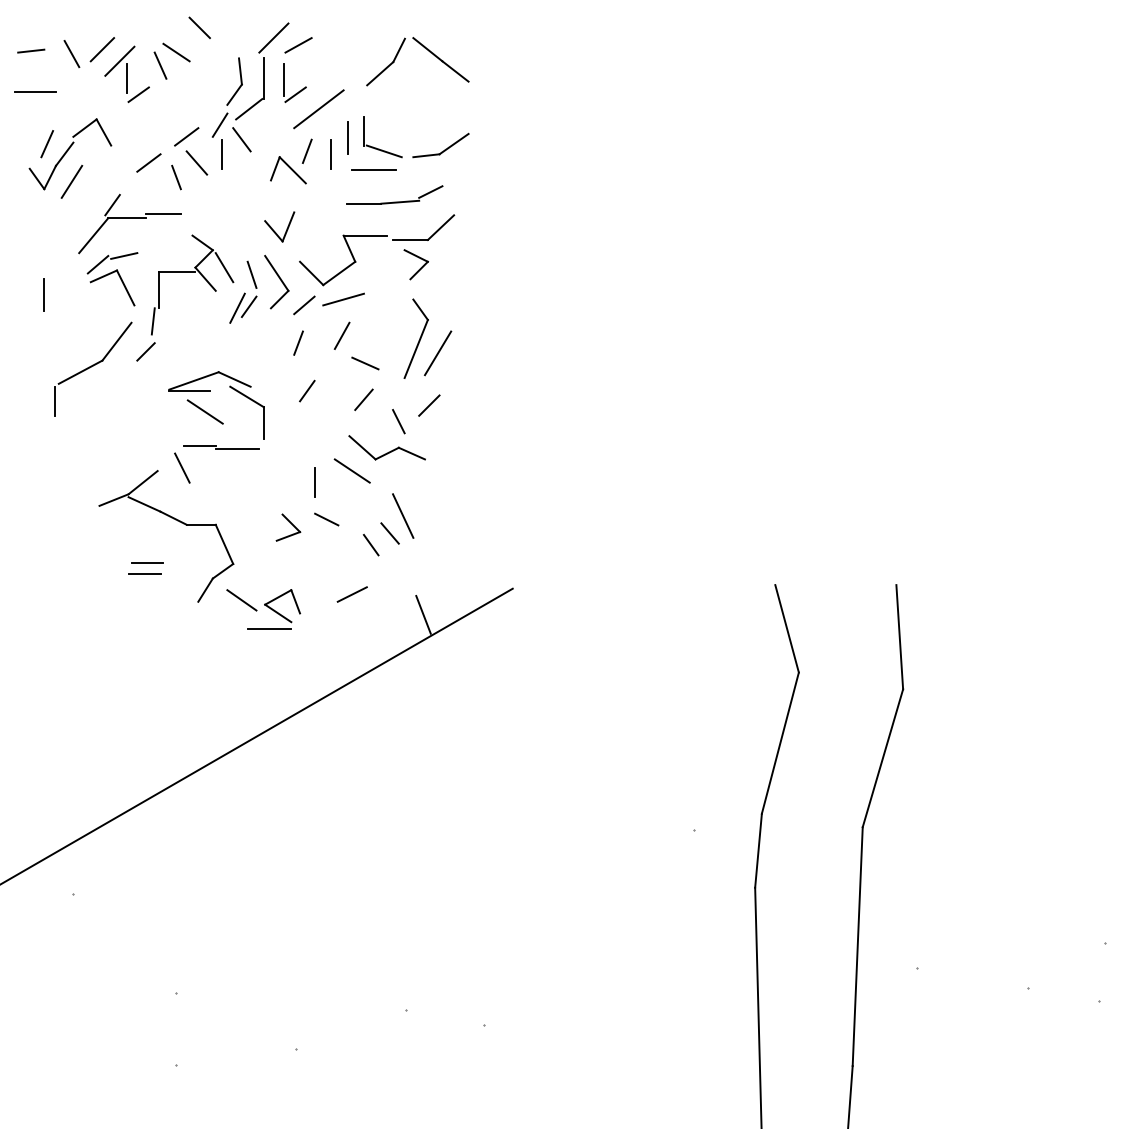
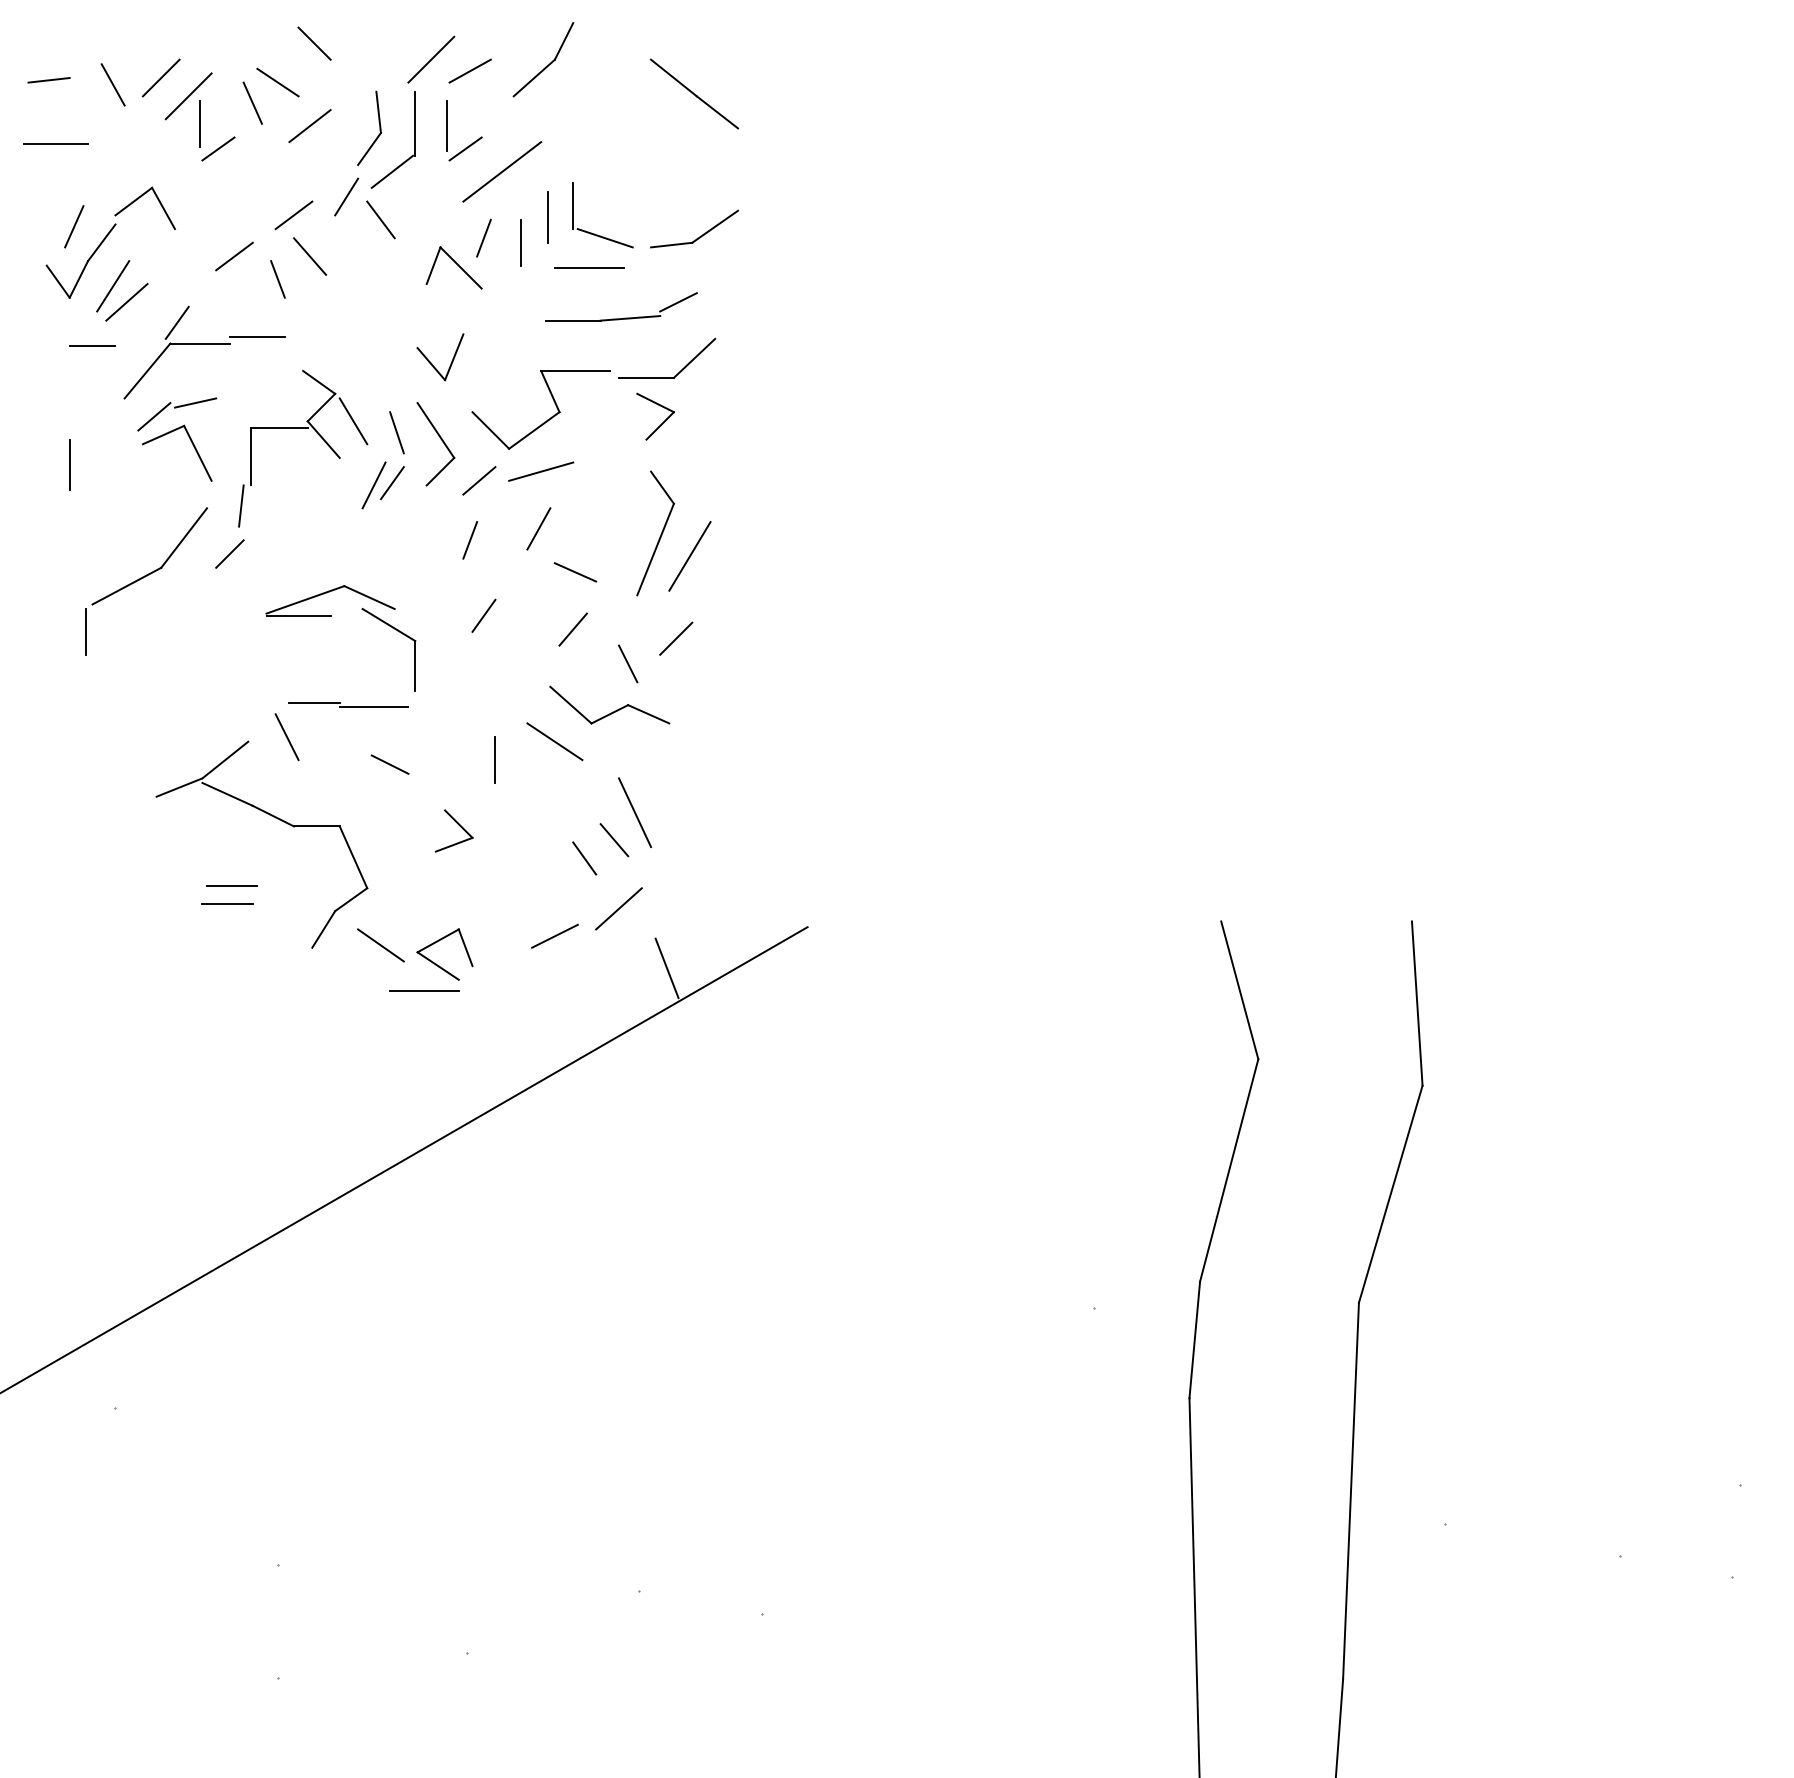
part: (385, 61) -> (542, 58), moved
line: (196, 80) -> (309, 126), added
line: (221, 154) -> (348, 243), removed
line: (80, 191) -> (126, 301), added
line: (58, 219) -> (92, 345), added
line: (204, 411) -> (322, 647), removed
line: (326, 519) -> (389, 764), moved
line: (392, 577) -> (618, 909), added

